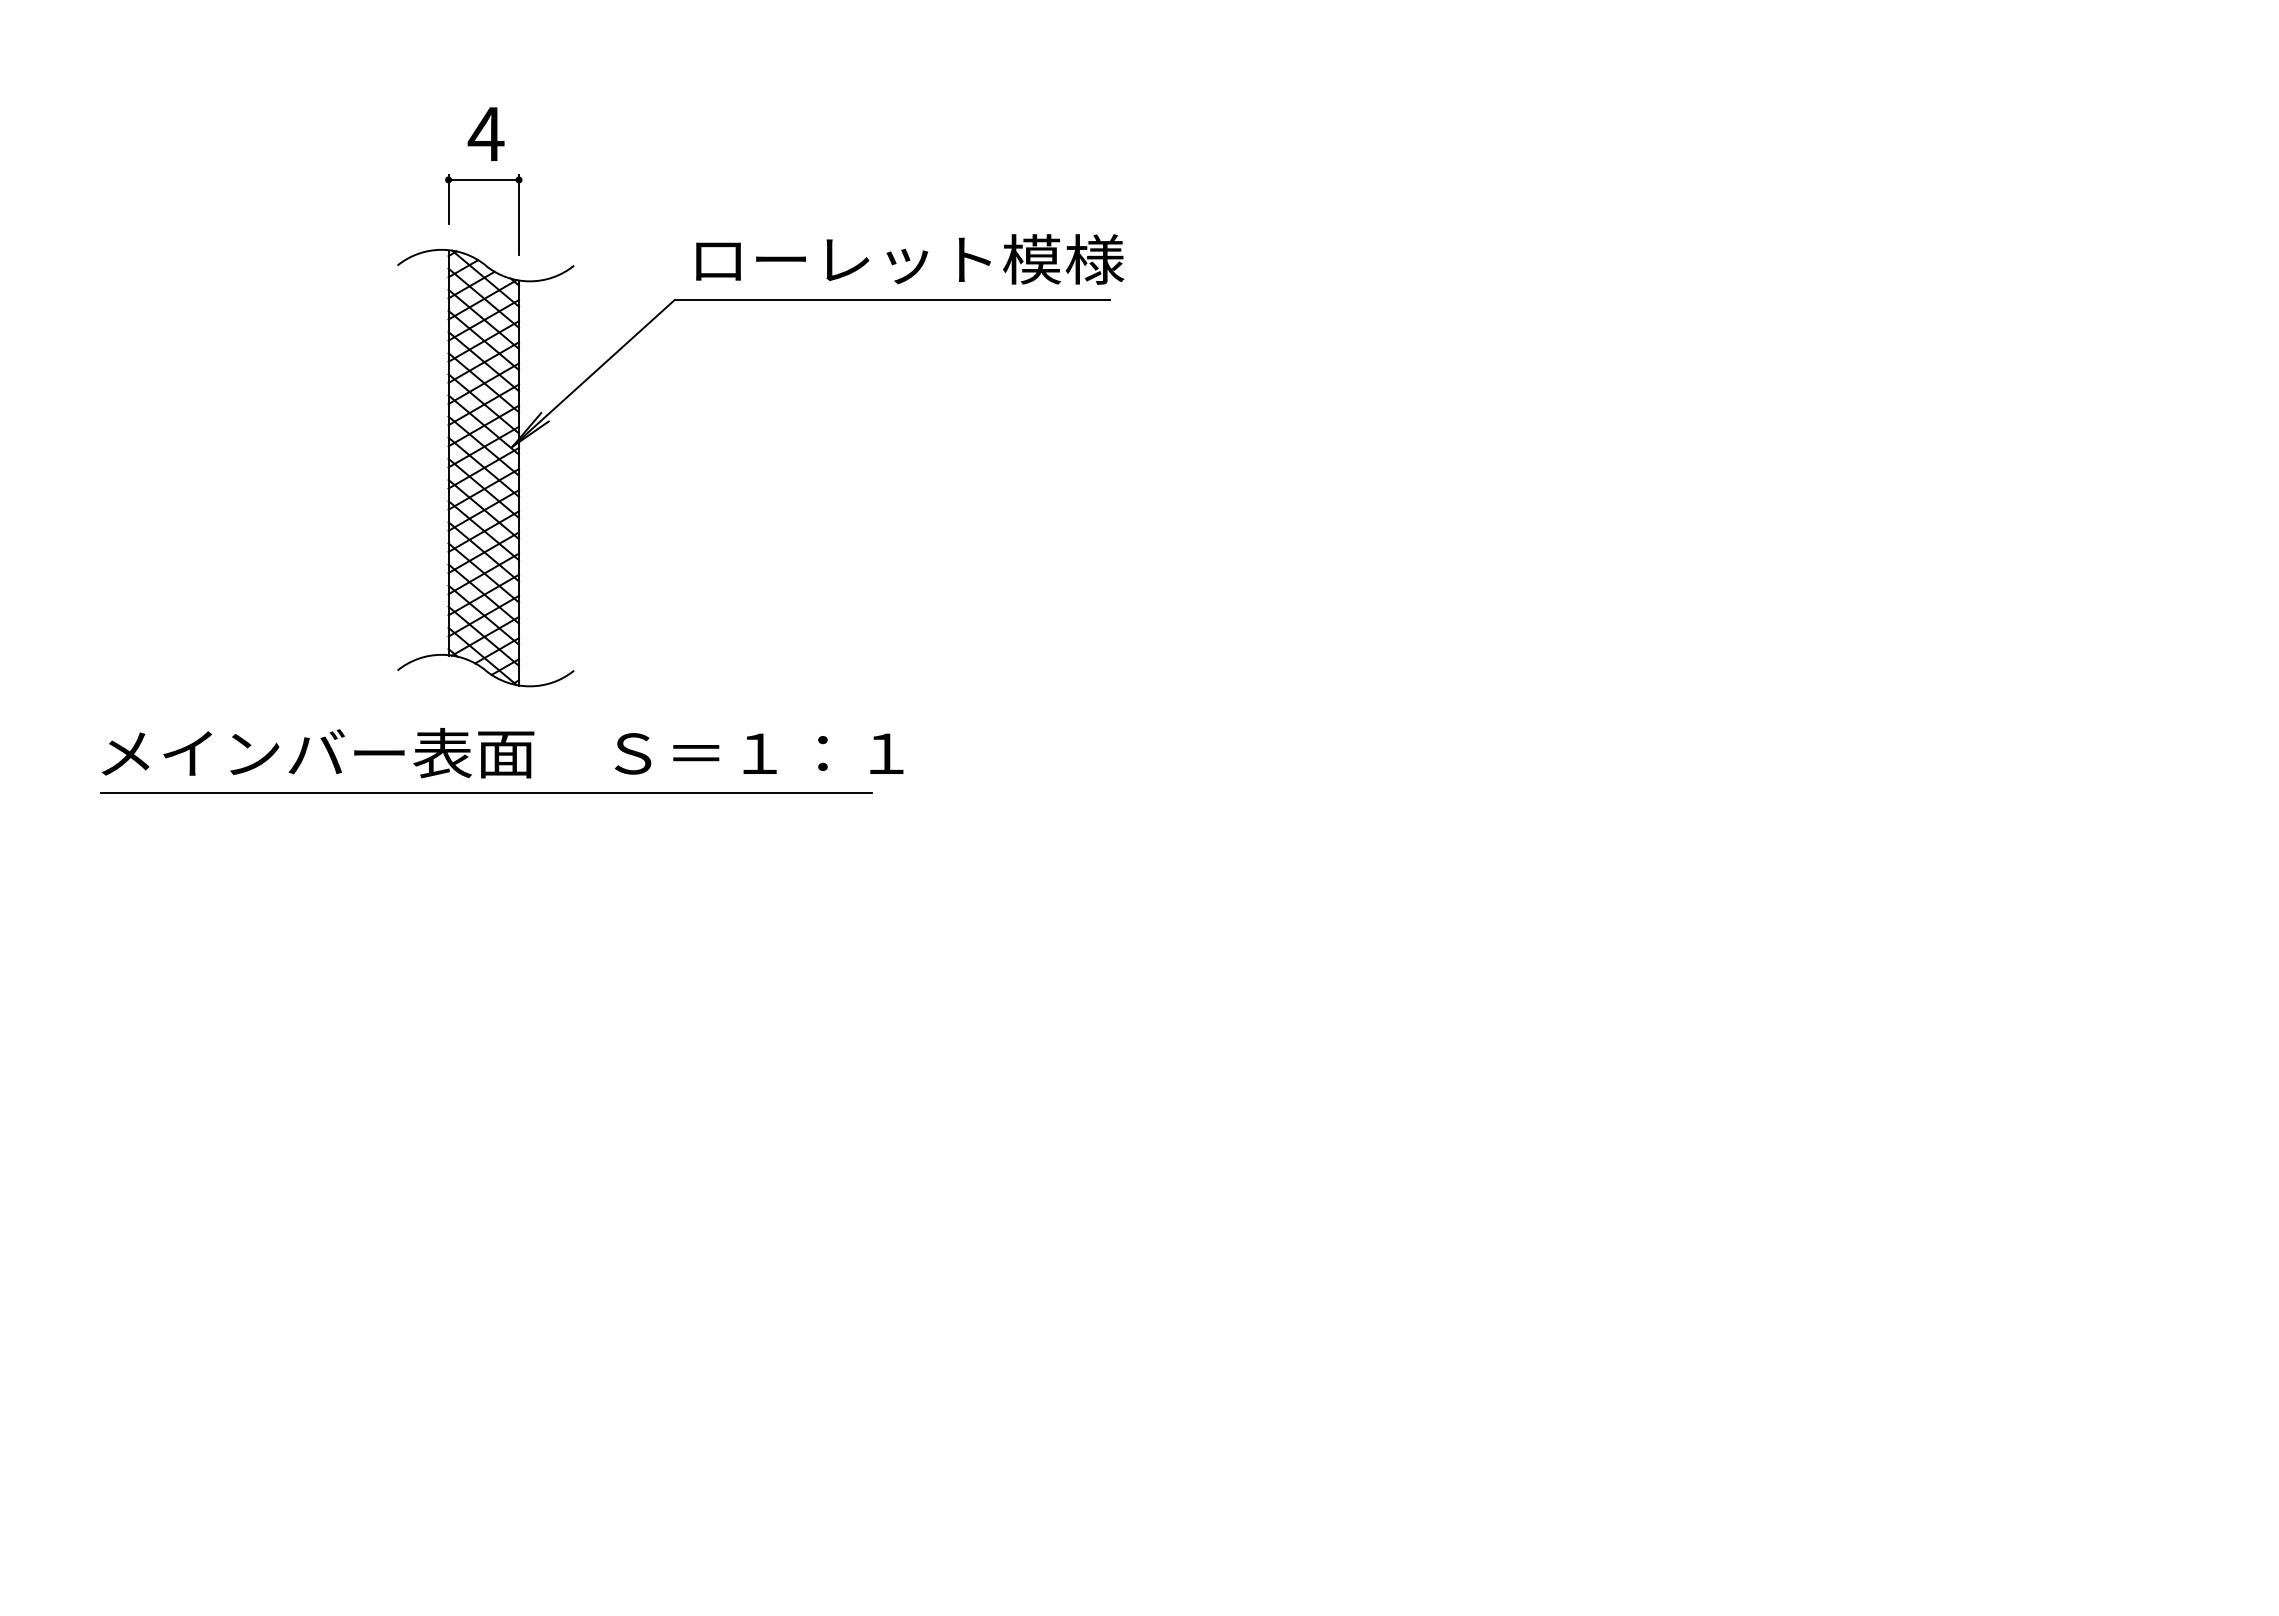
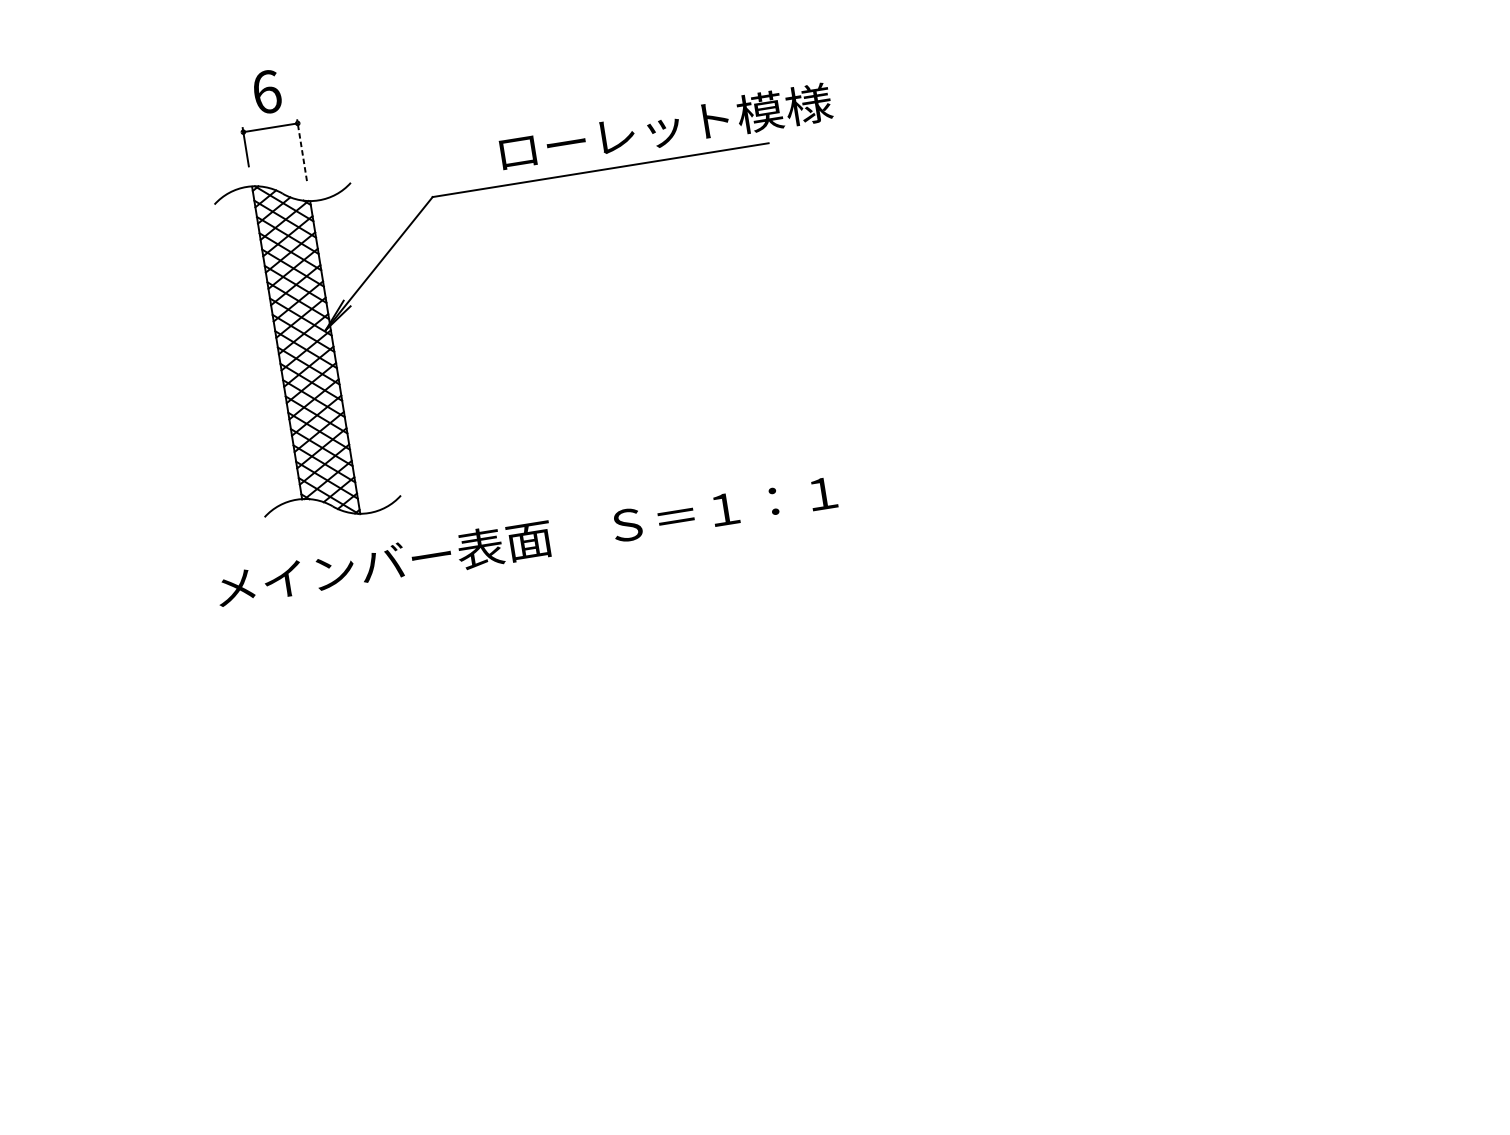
text: (485, 133) -> (266, 91), 4 -> 6
line: (519, 214) -> (302, 150), solid -> dashed
text: (910, 259) -> (666, 127), moved
text: (502, 753) -> (526, 541), moved
line: (485, 793) -> (347, 601), removed

